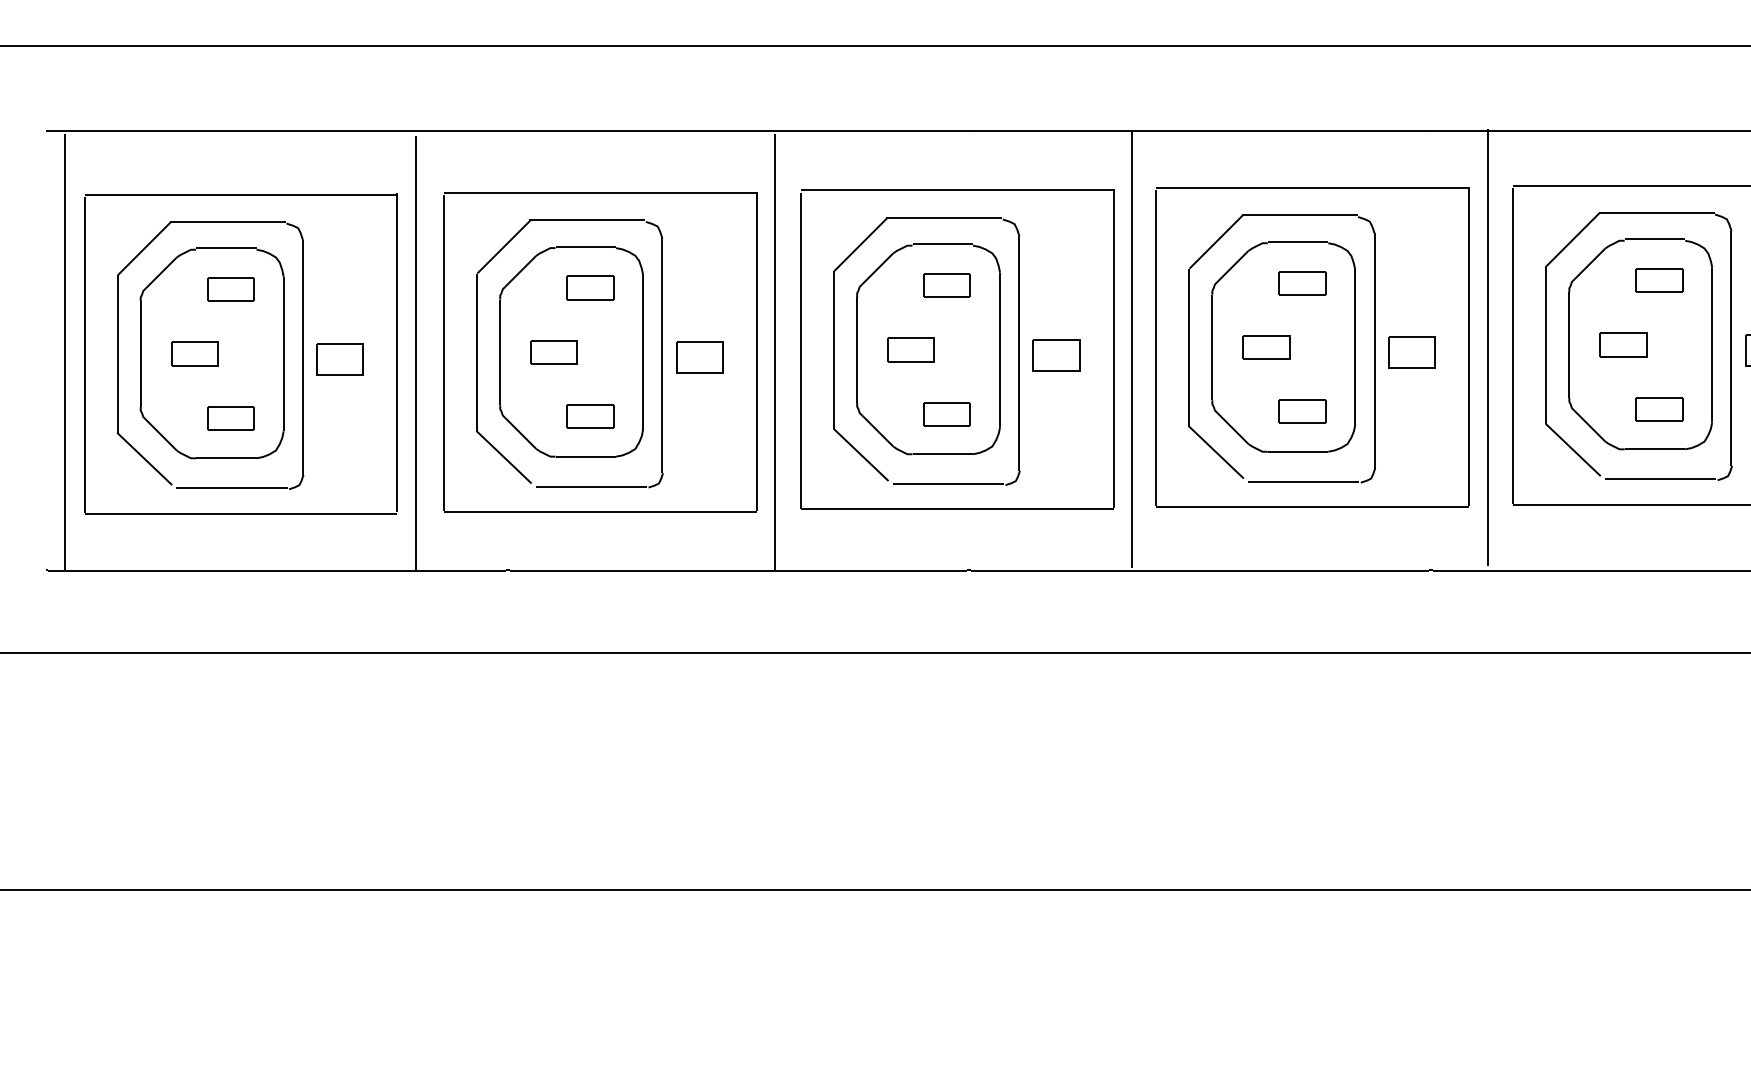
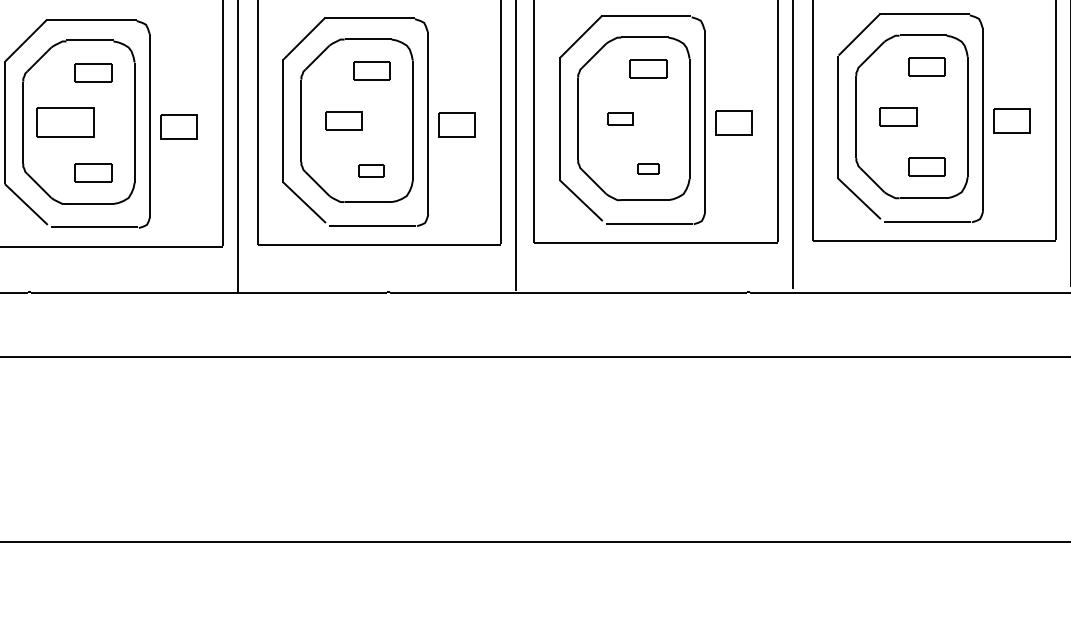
part: (1266, 347) -> (620, 118), size x0.7
part: (553, 352) -> (64, 122), size x1.6
part: (1302, 411) -> (648, 168), size x0.6
part: (946, 414) -> (371, 171), size x0.7

